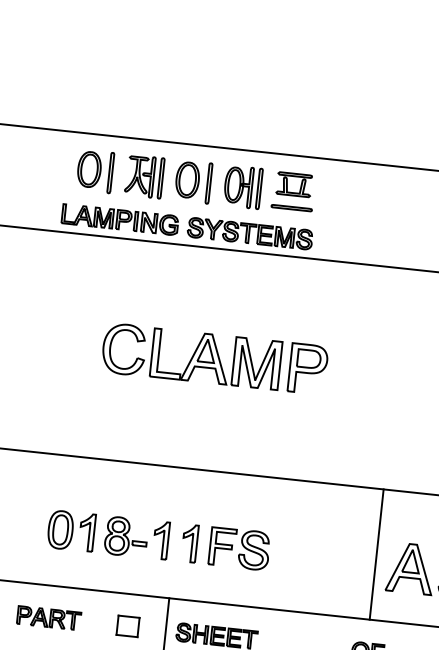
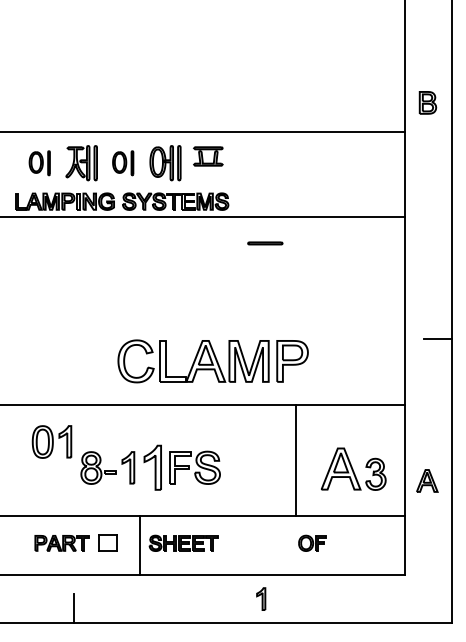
part: (95, 171) -> (39, 163), size x0.7
part: (192, 182) -> (122, 163), size x0.7
line: (291, 208) -> (265, 243), moved
part: (213, 359) -> (212, 361), moved
part: (70, 530) -> (51, 441), moved
part: (189, 543) -> (152, 467), size x1.4
line: (376, 553) -> (295, 459), moved
part: (48, 618) -> (61, 543), moved

